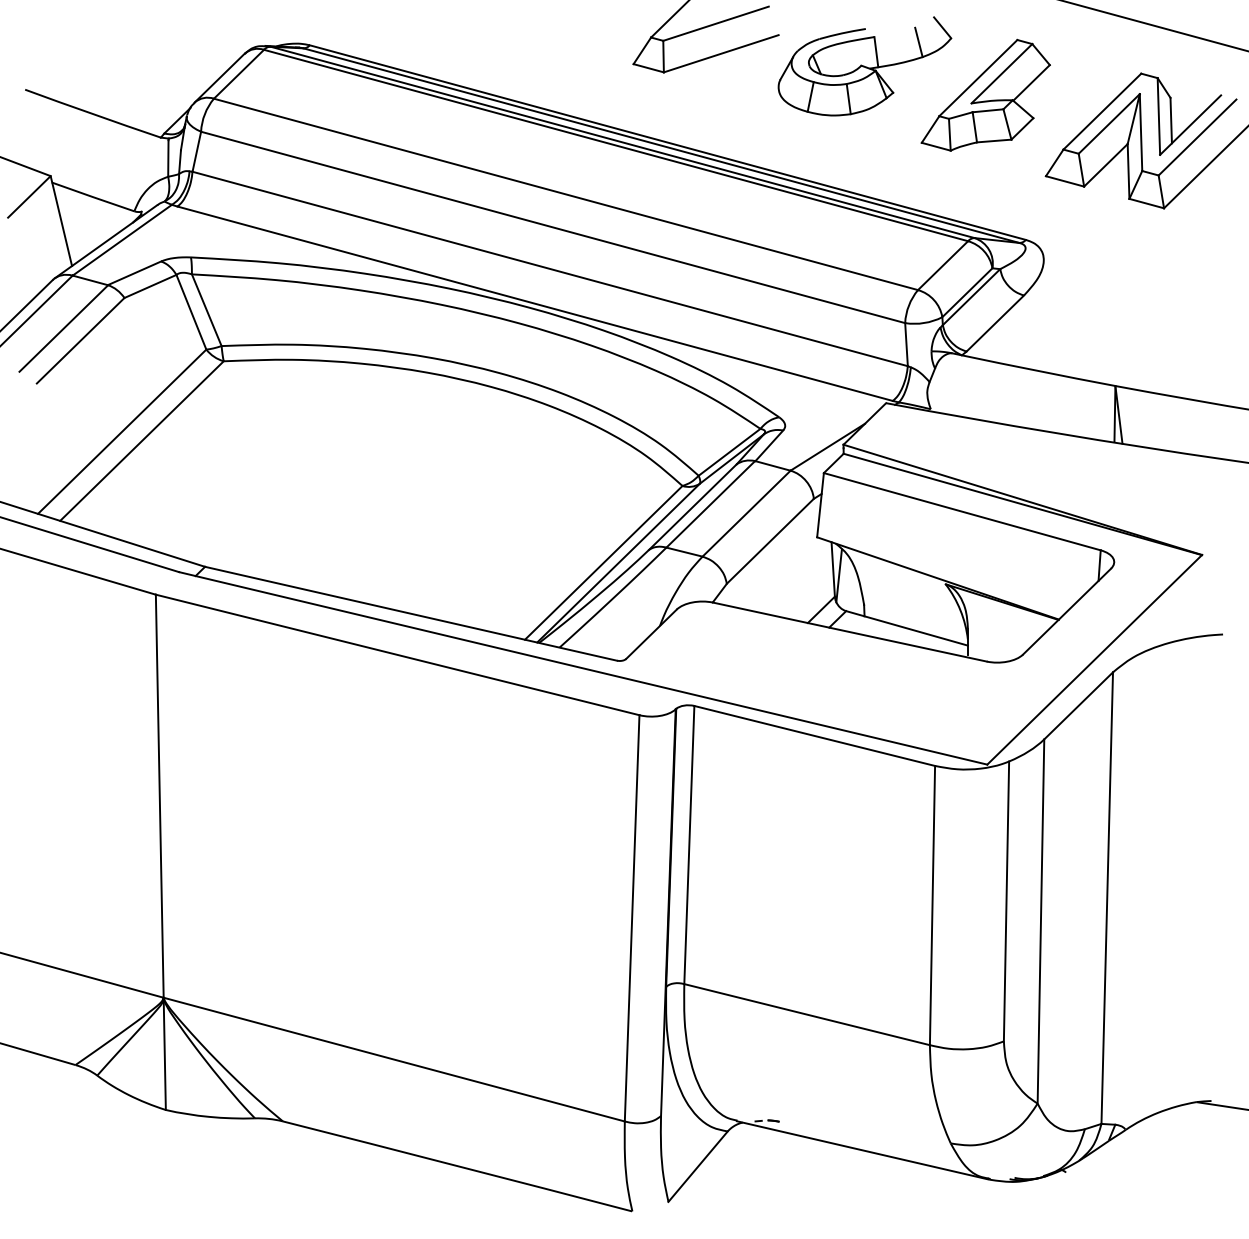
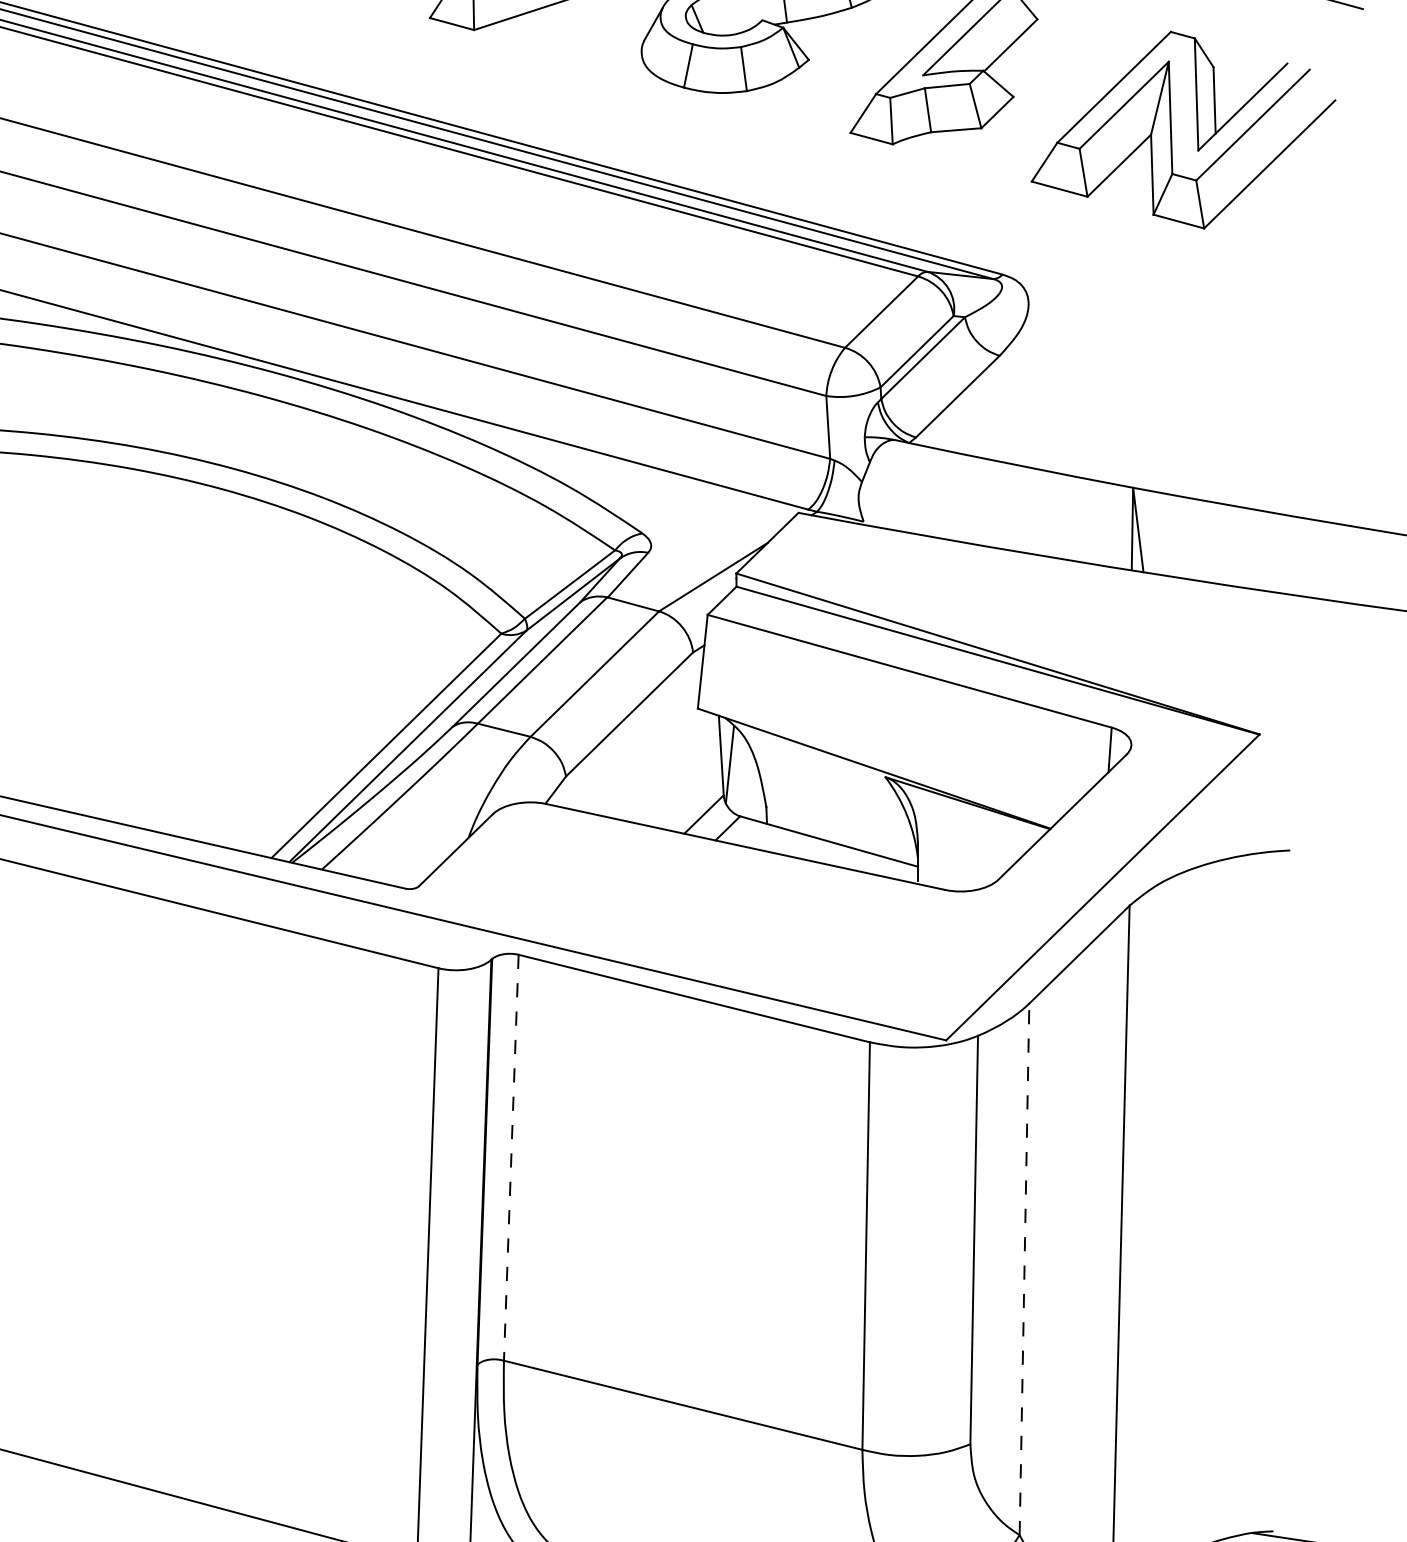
line: (689, 845) -> (511, 1158), solid -> dashed
line: (1040, 921) -> (1023, 1269), solid -> dashed

